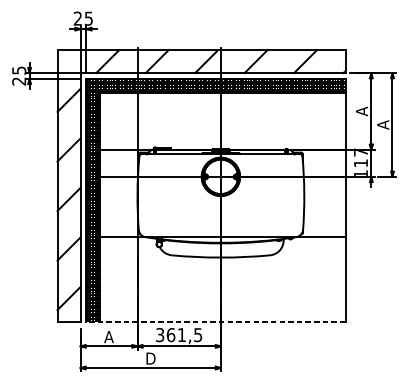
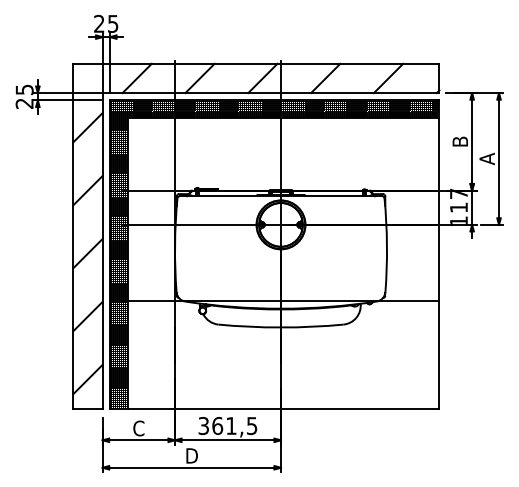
text: (361, 111) -> (459, 141), A -> B
line: (215, 321) -> (274, 408), dashed -> solid
text: (108, 337) -> (138, 428), A -> C

